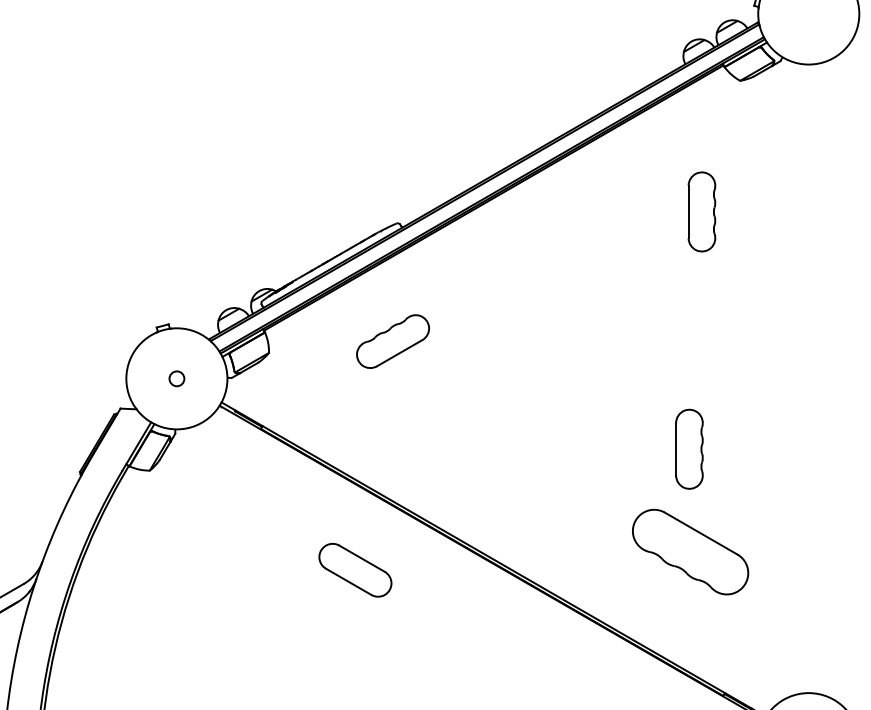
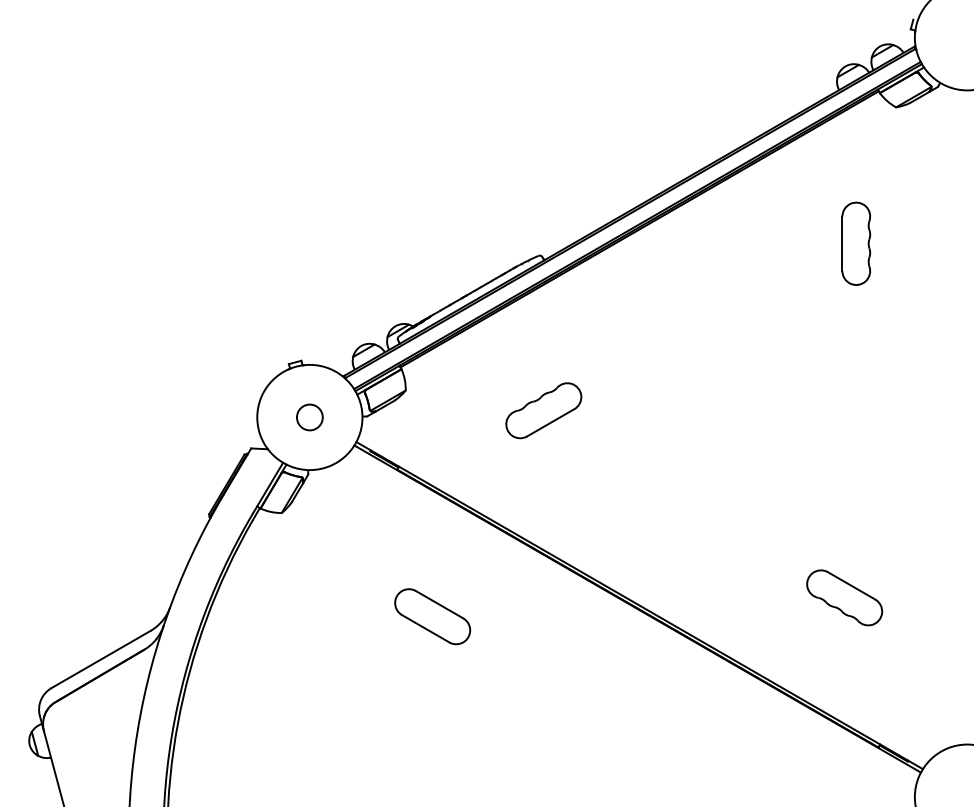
part: (392, 341) -> (543, 410), moved
circle: (176, 378) -> (309, 417), size x1.67
part: (689, 448) -> (843, 490), removed
part: (690, 551) -> (844, 597), size x0.62
part: (355, 570) -> (432, 616), moved

